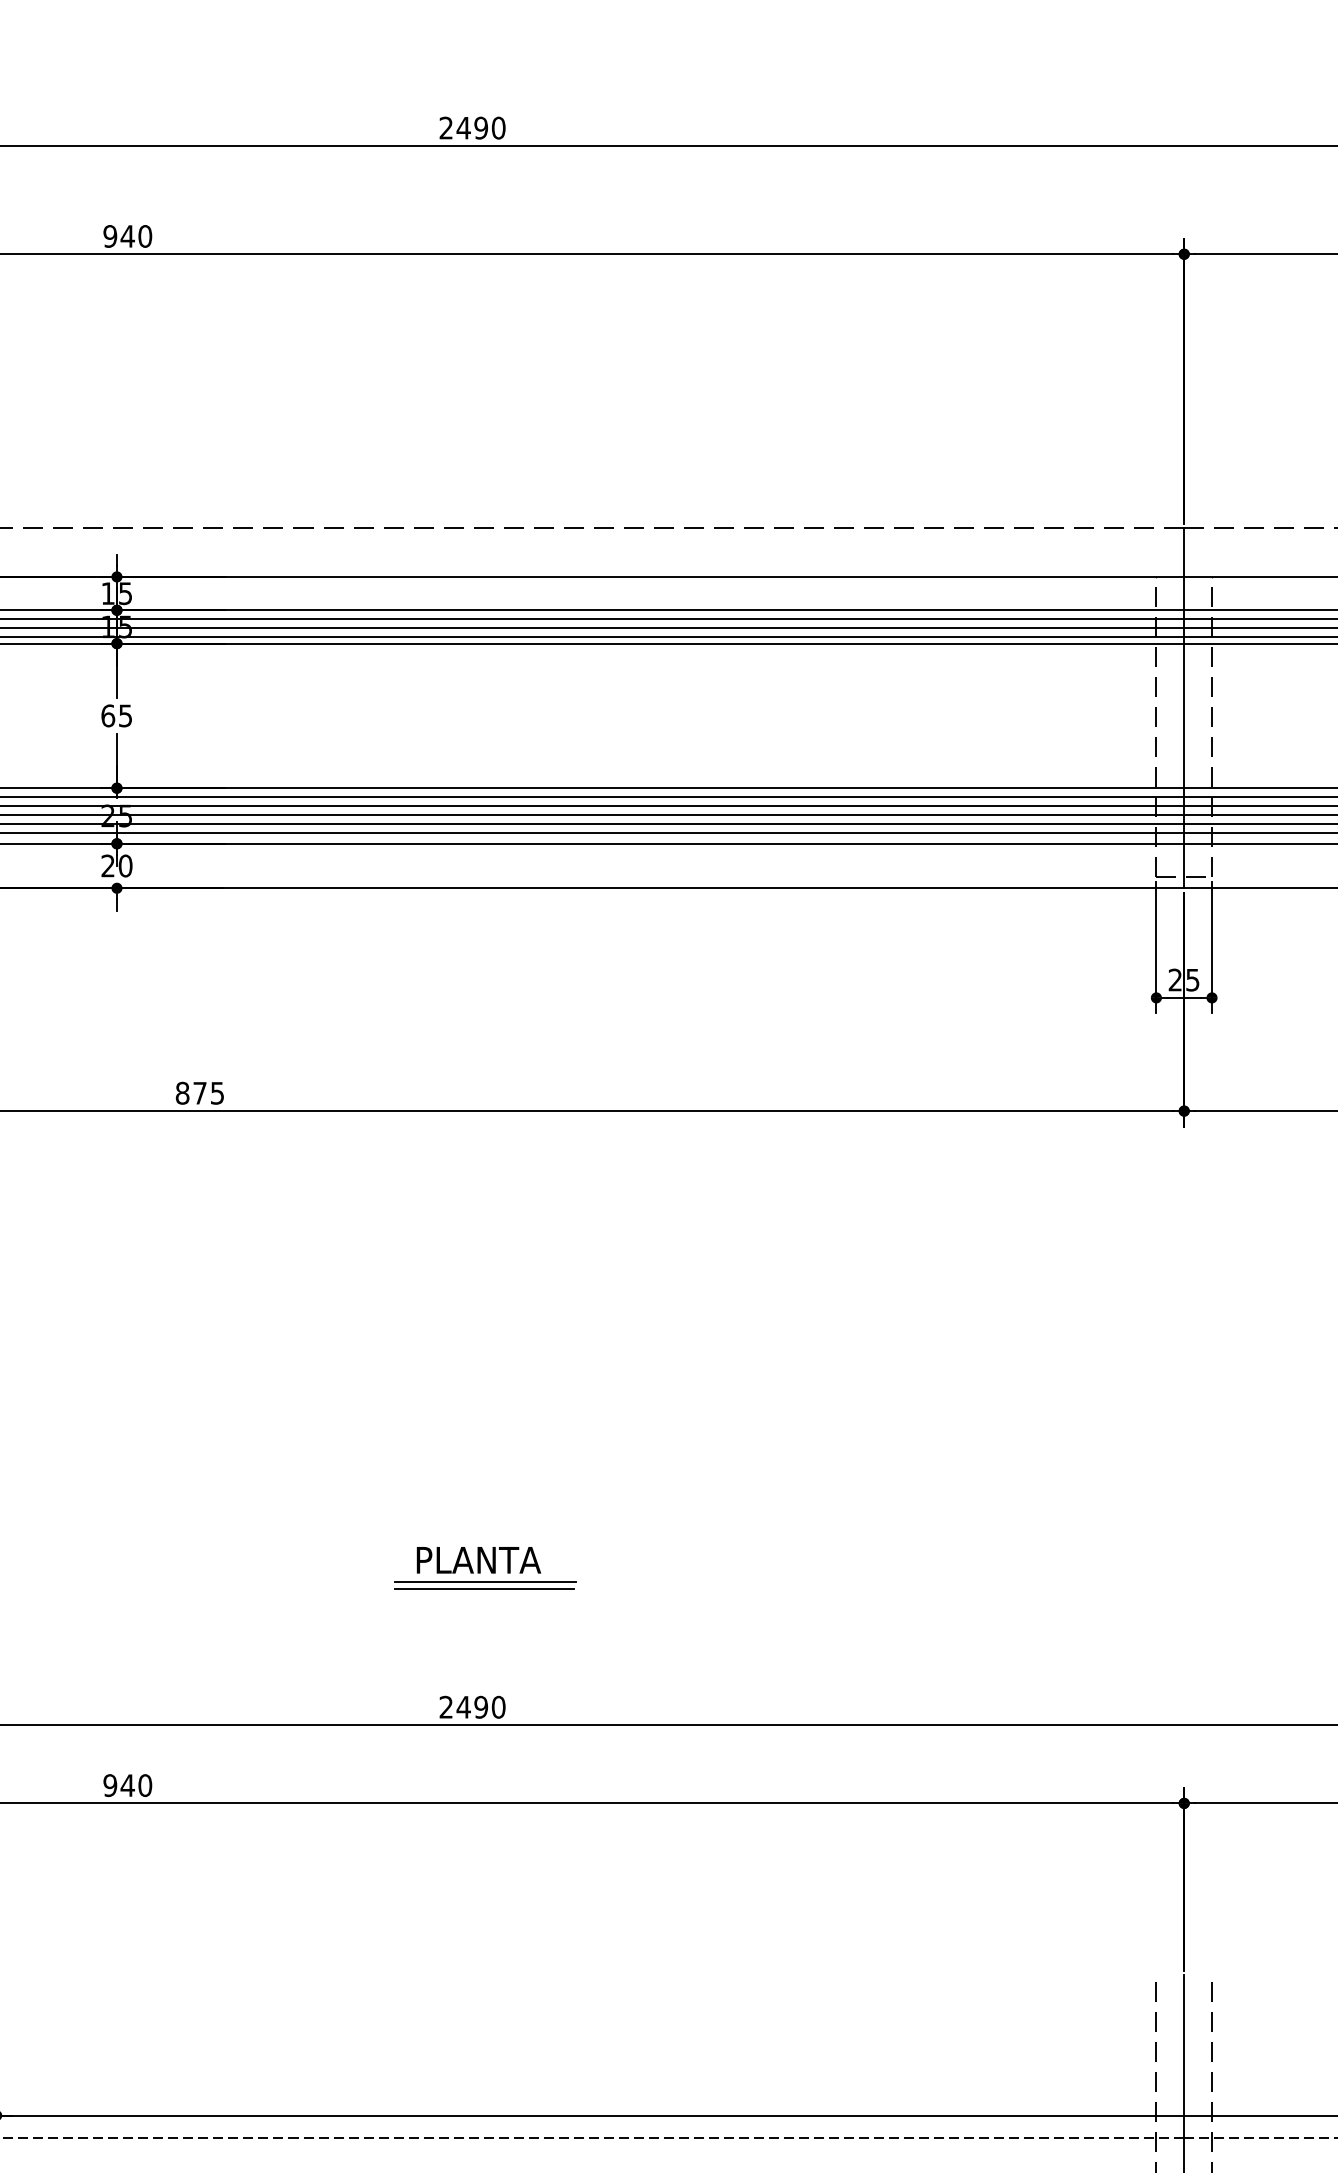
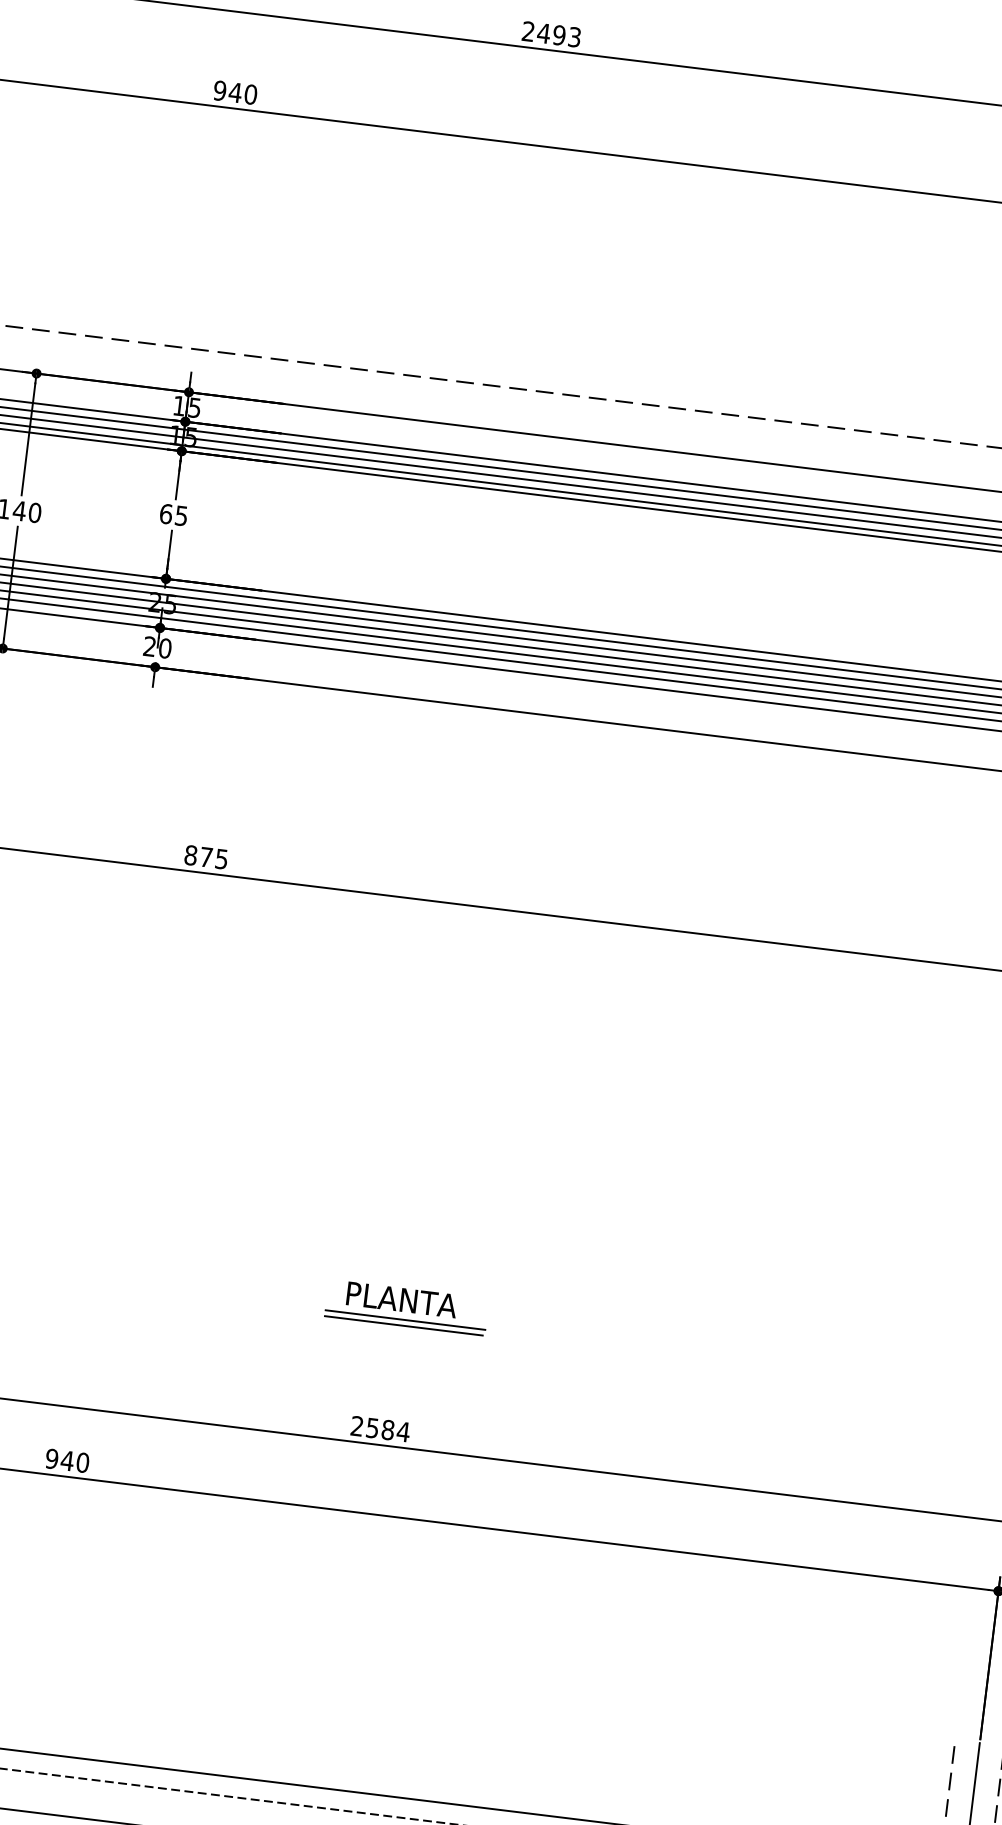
text: (498, 127) -> (574, 36), 2490 -> 2493
text: (480, 1706) -> (387, 1429), 2490 -> 2584

